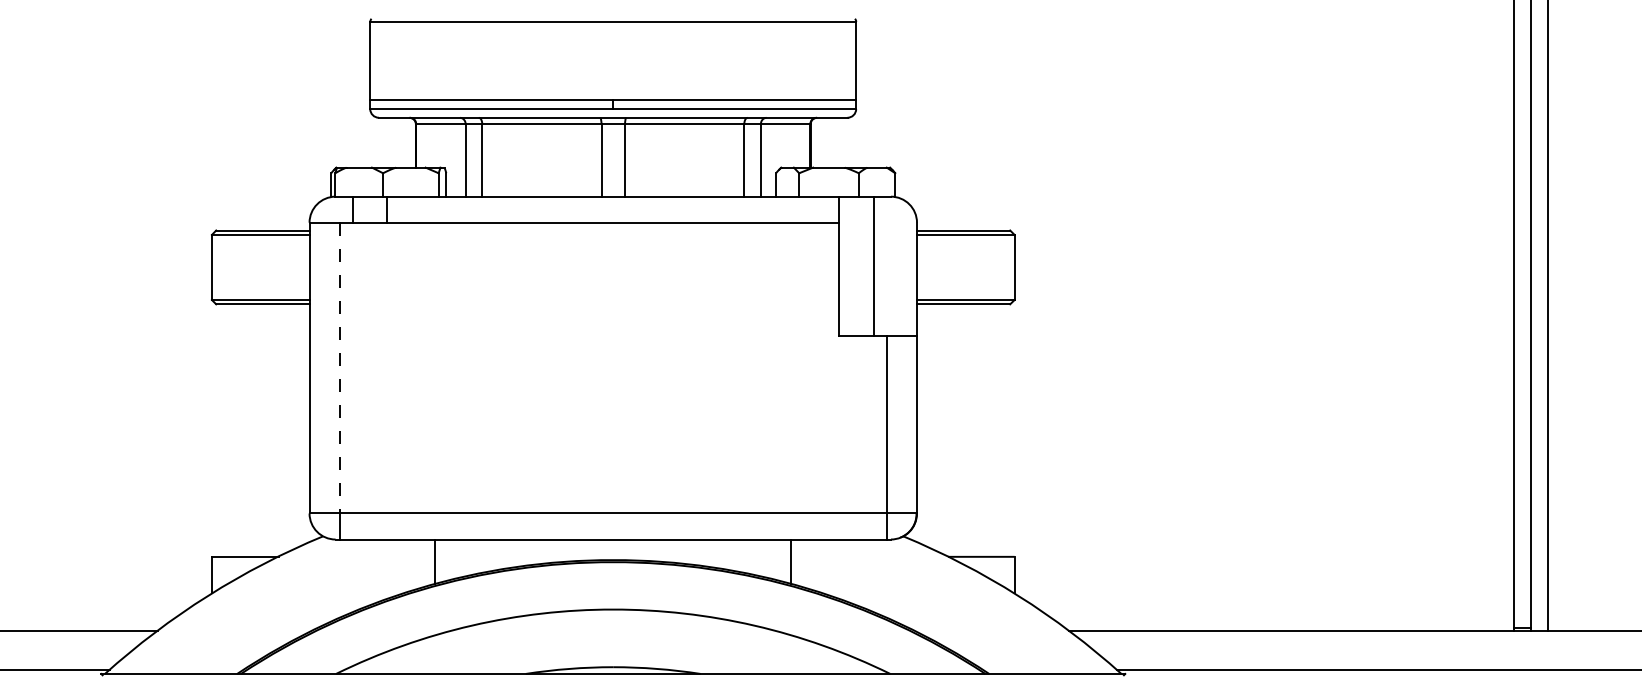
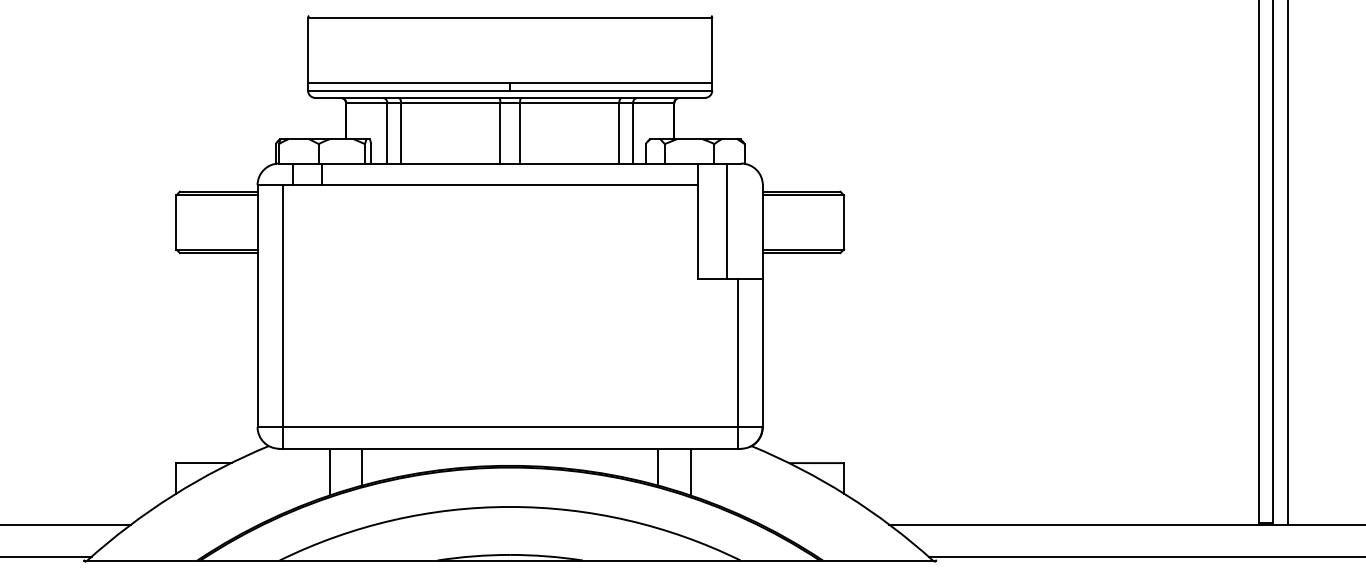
line: (339, 368) -> (282, 306), dashed -> solid
line: (396, 567) -> (329, 471), added
line: (830, 567) -> (690, 471), added

